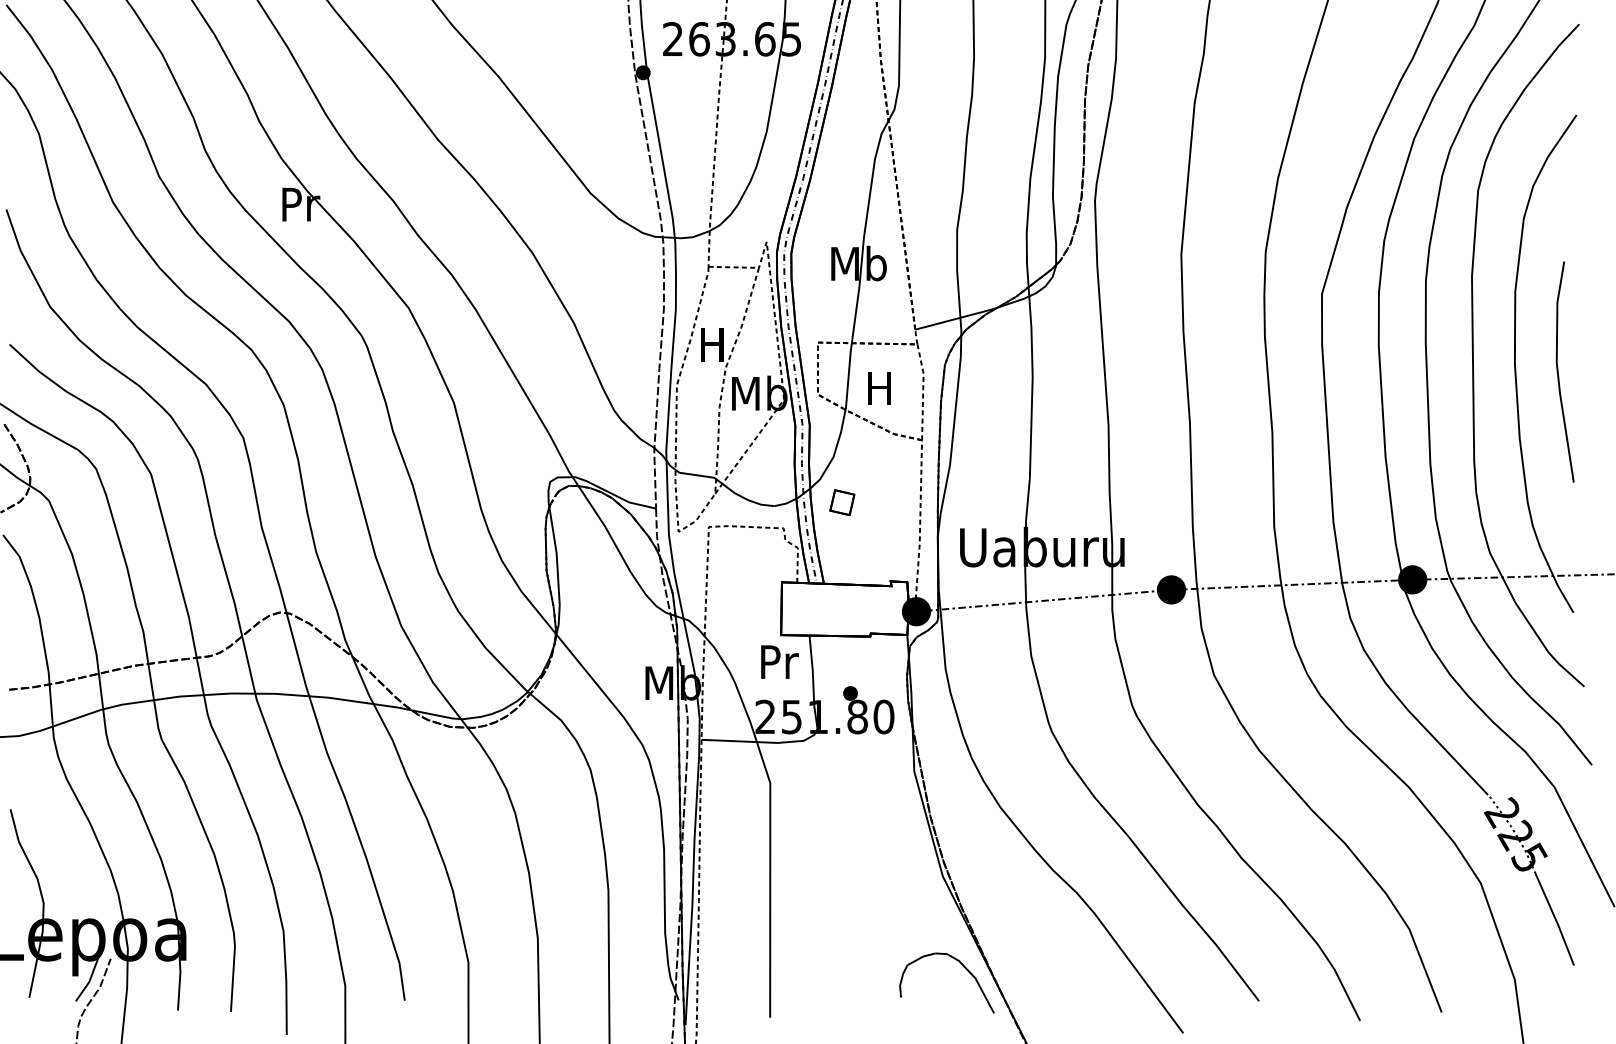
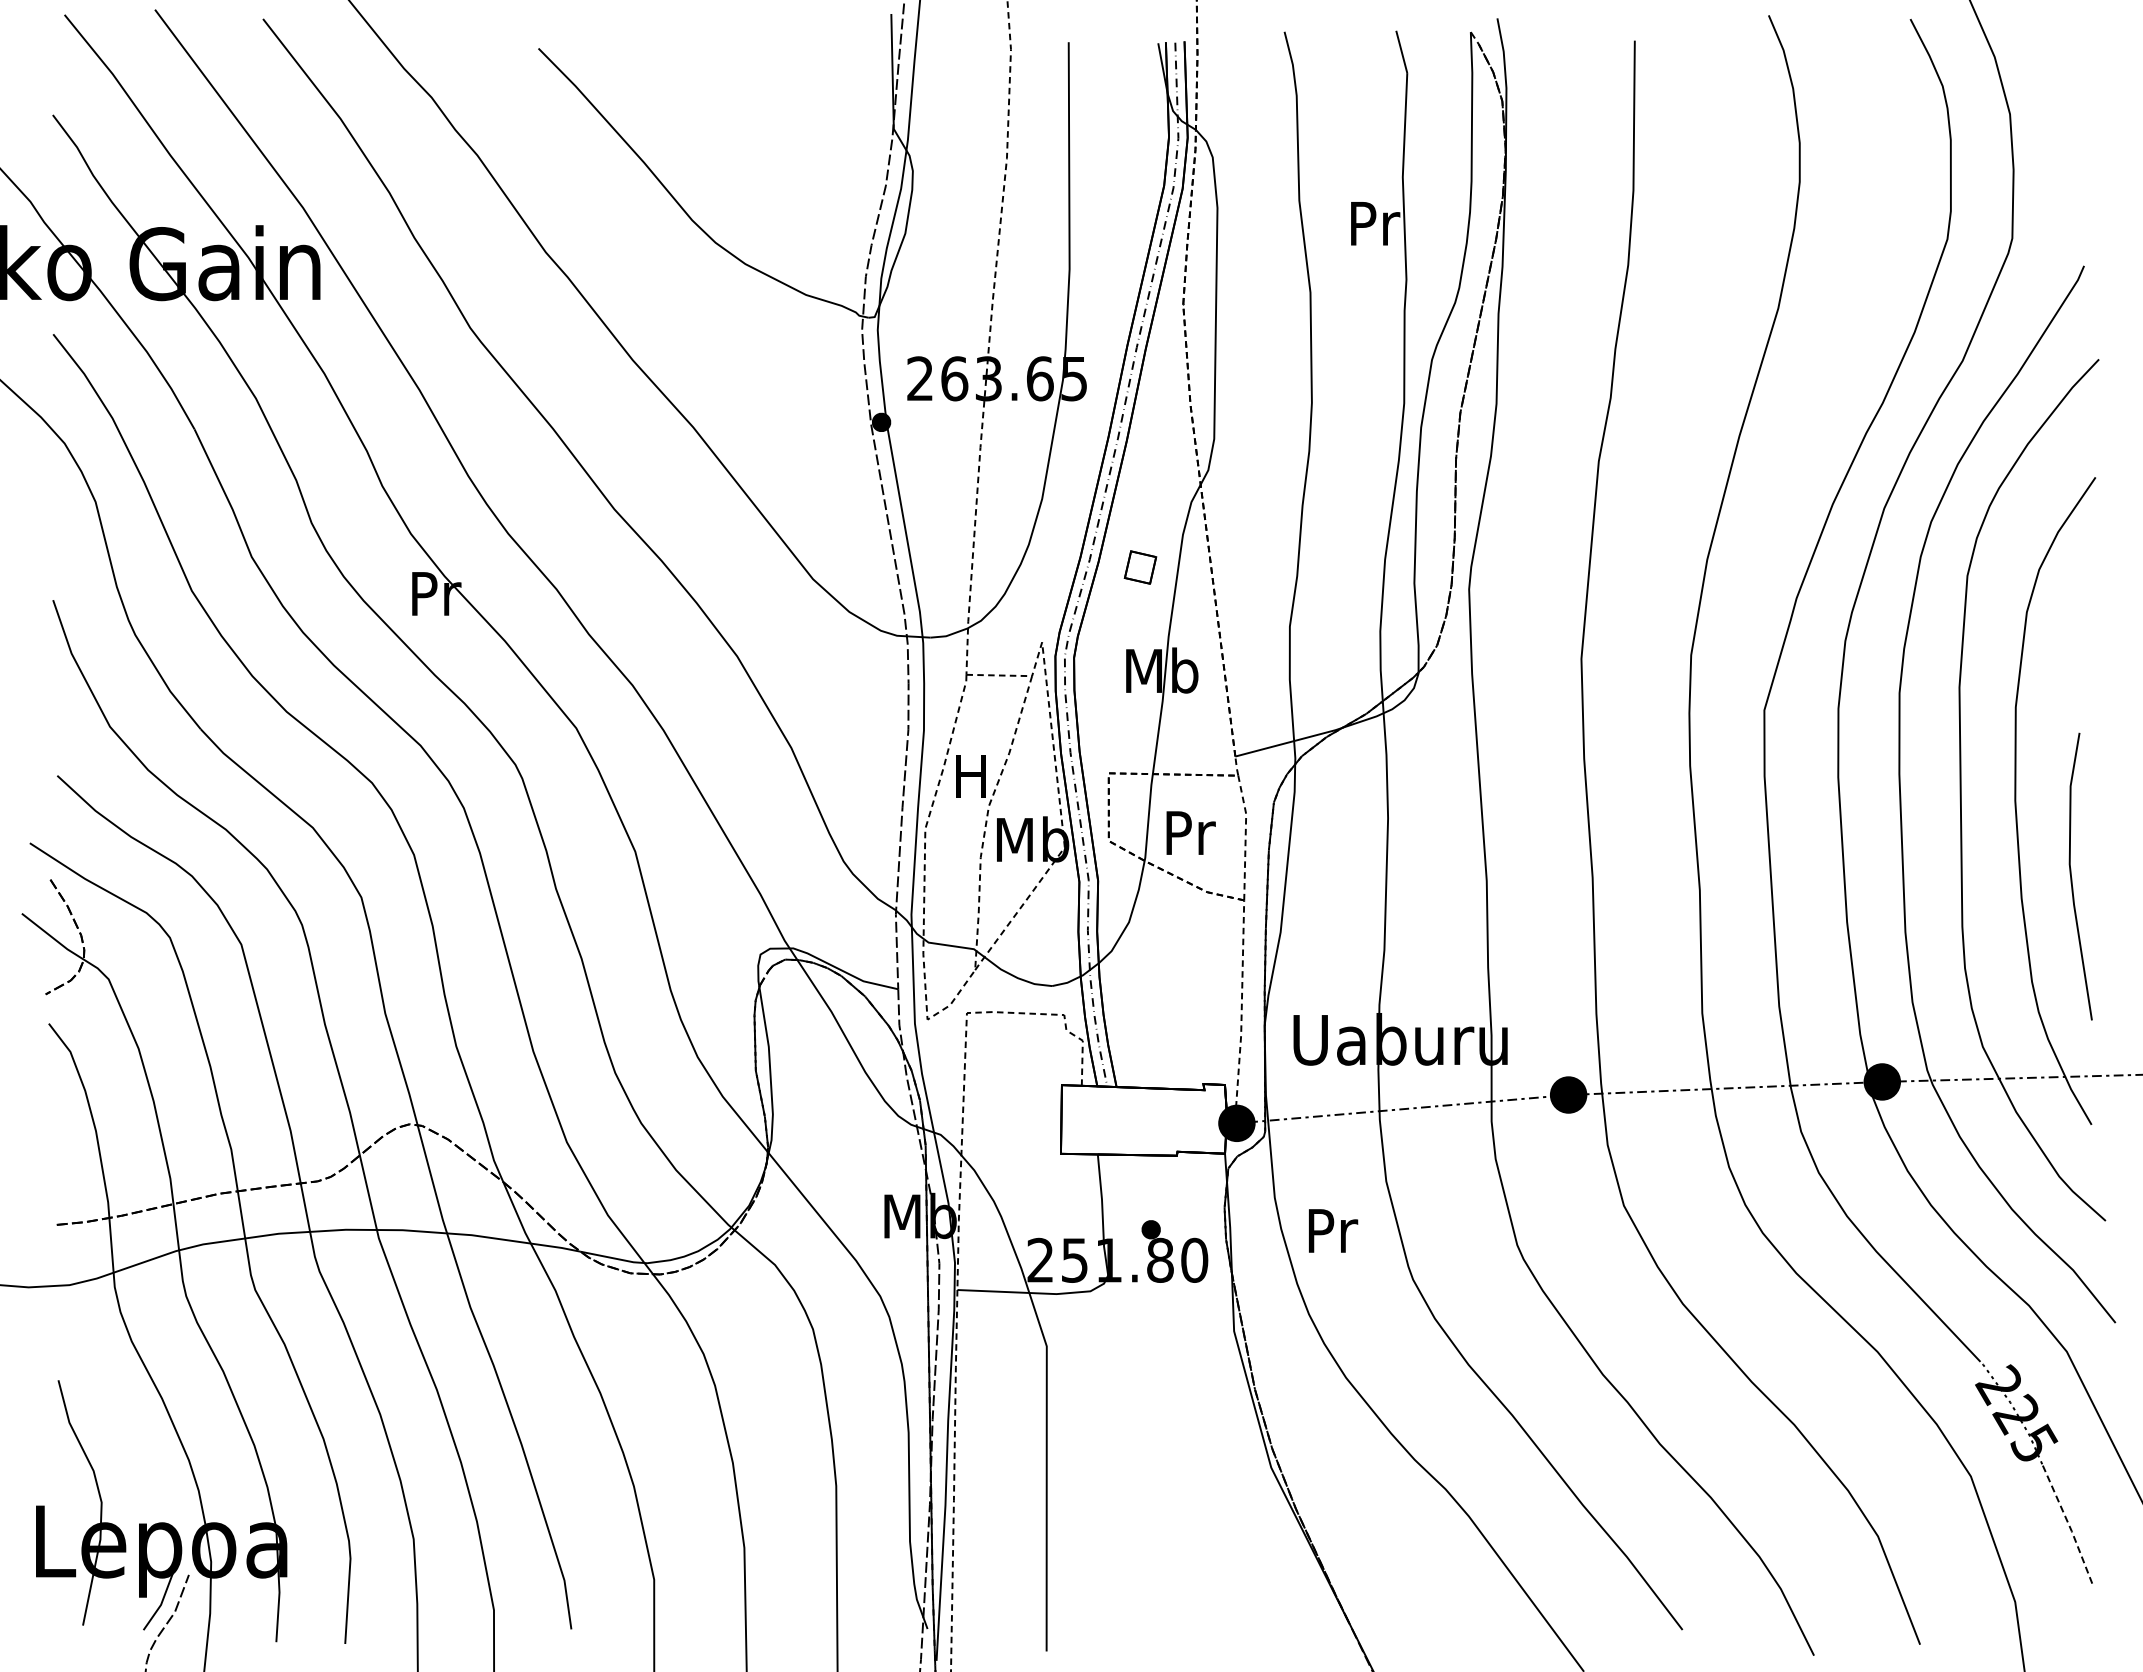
line: (1558, 373) -> (2072, 878), moved
text: (880, 388) -> (1190, 832), H -> Pr
part: (842, 502) -> (1140, 567), moved
text: (780, 661) -> (1333, 1230), moved
line: (1555, 920) -> (2068, 1524), solid -> dashed
part: (963, 966) -> (1297, 1584), removed

